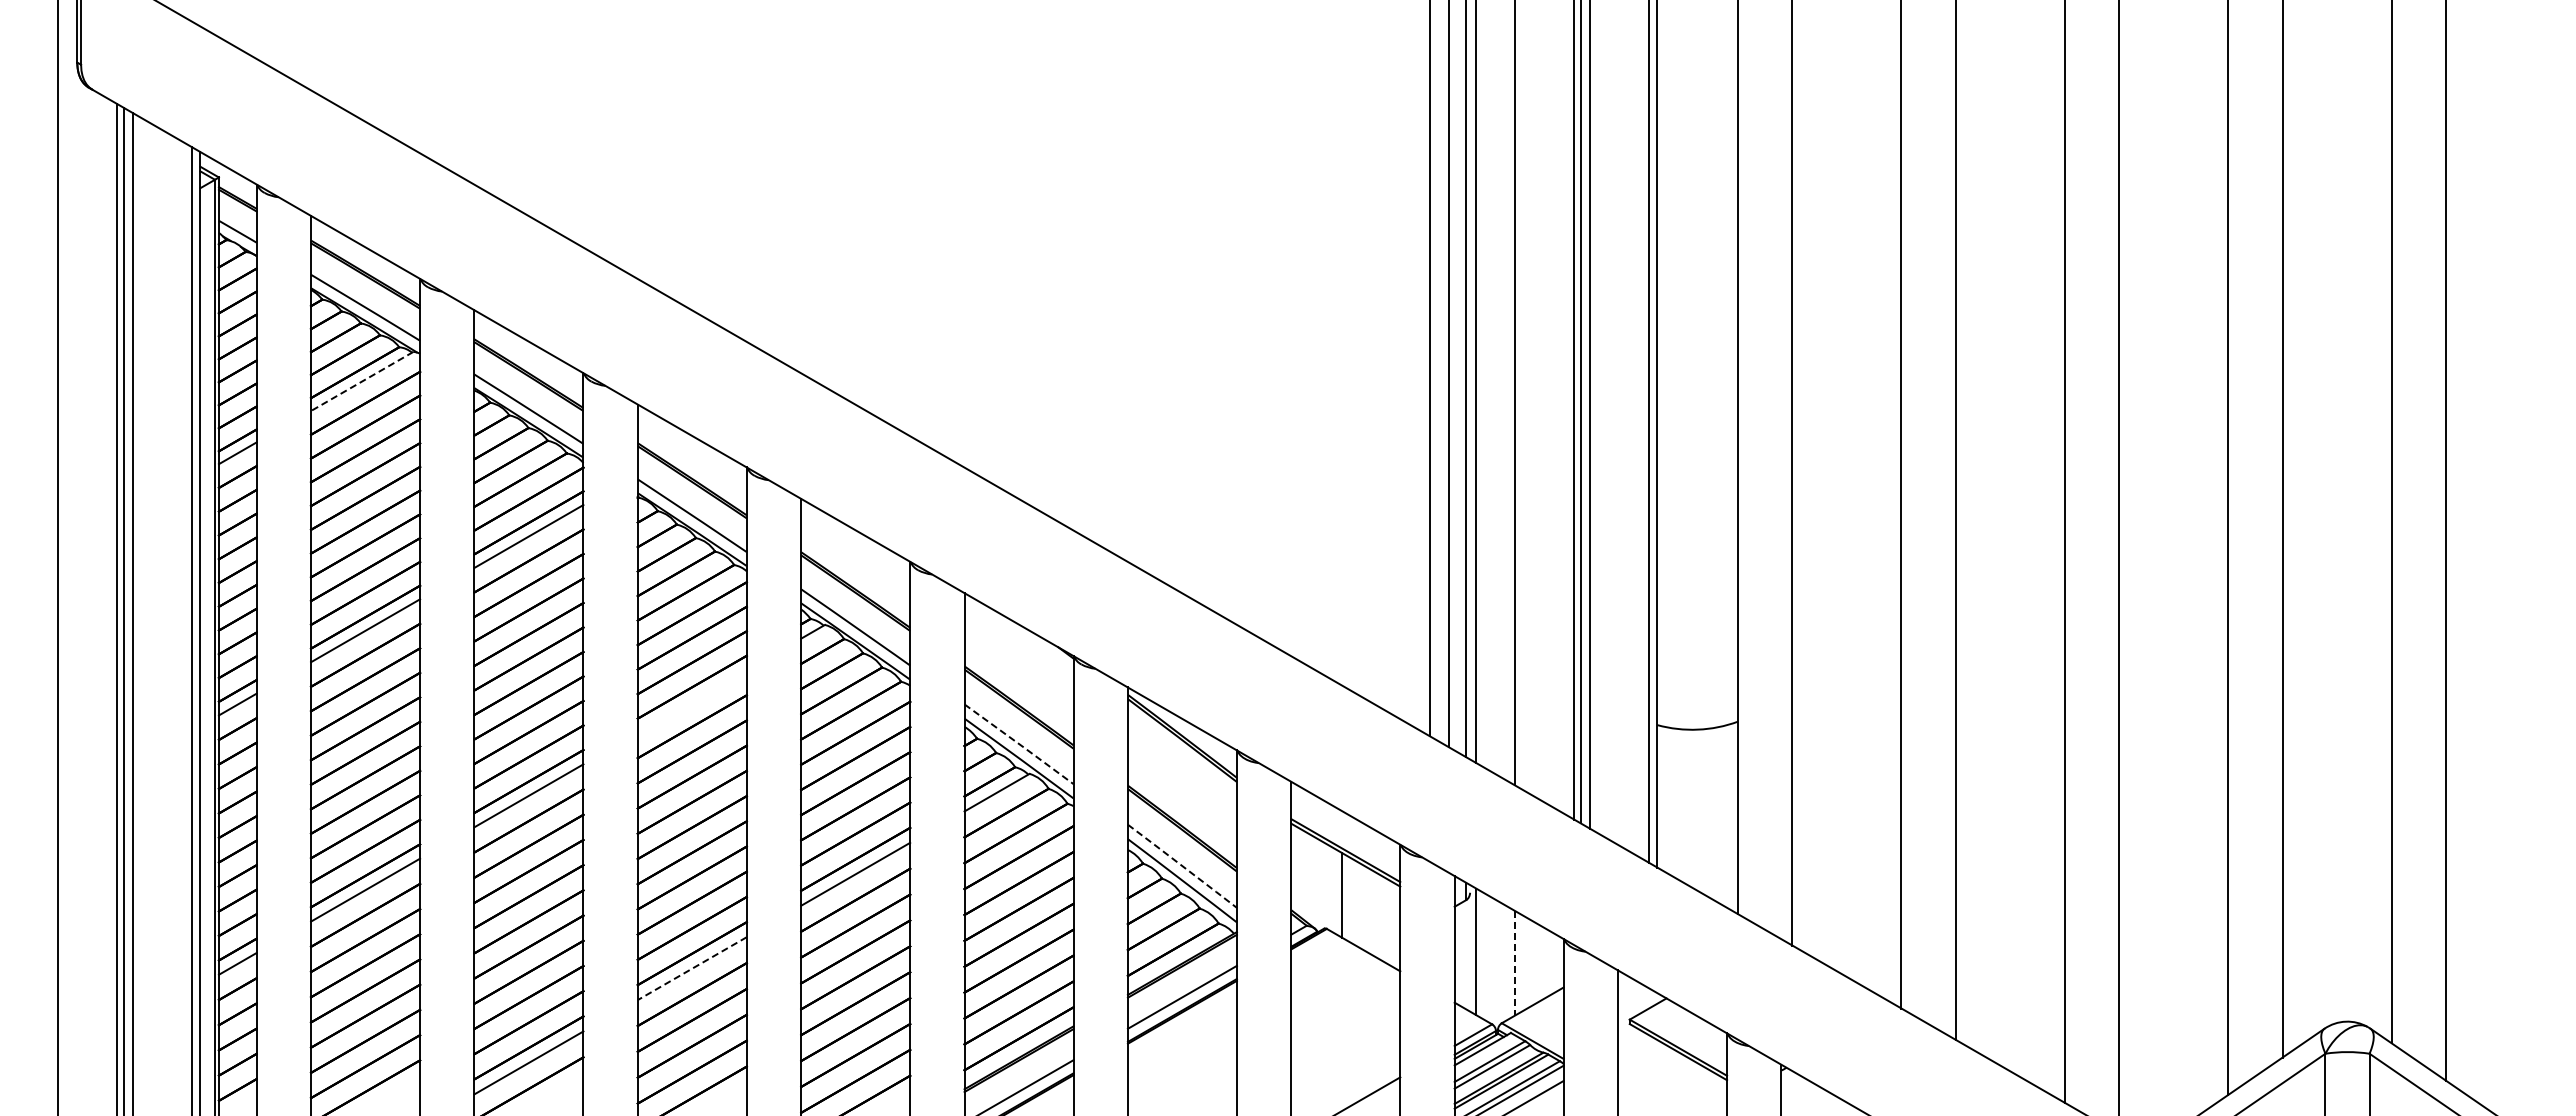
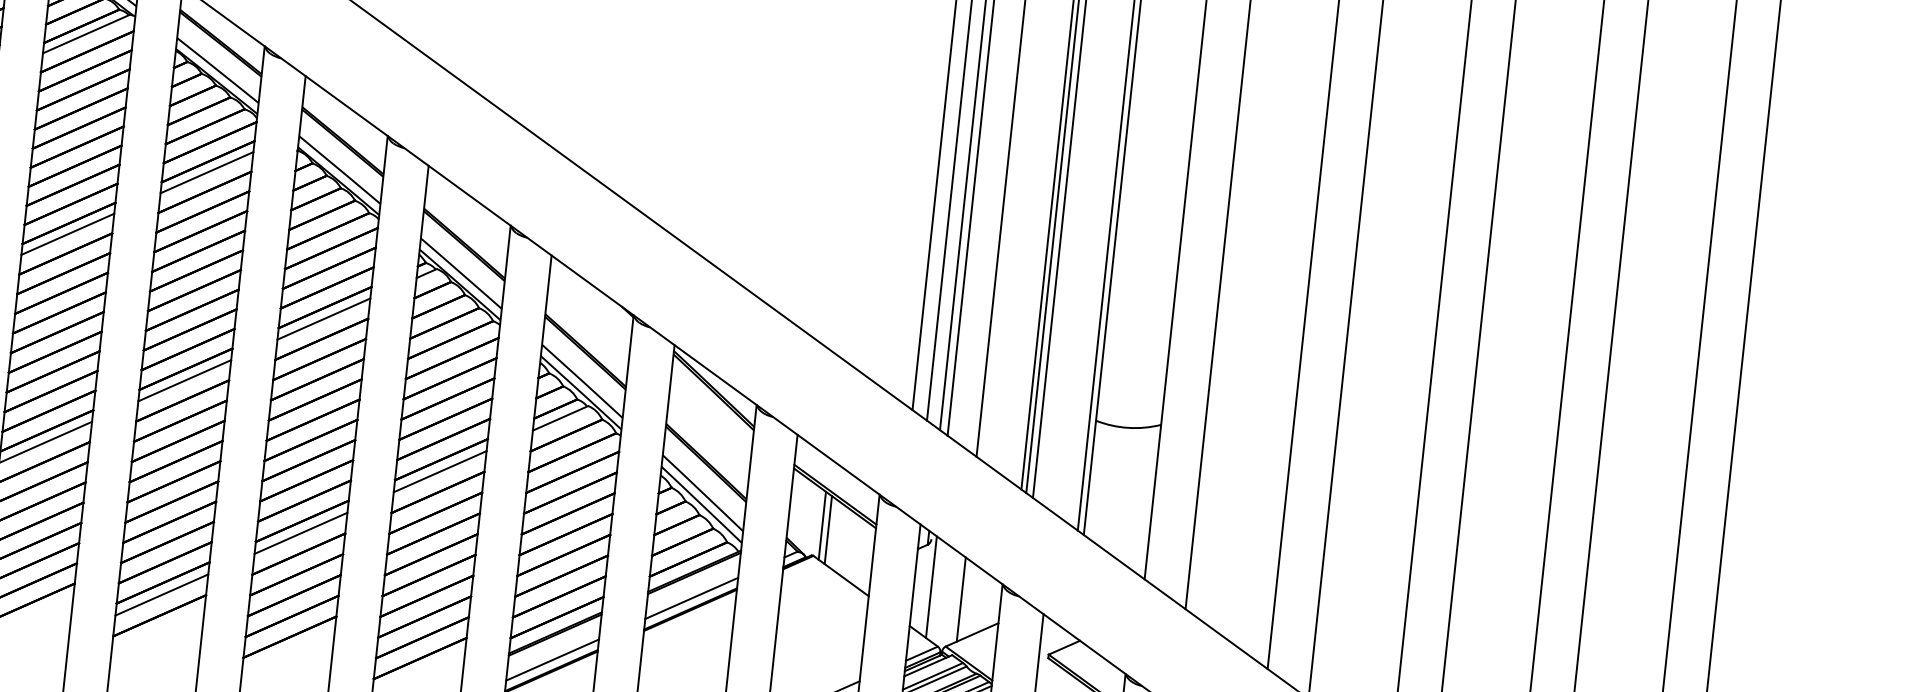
line: (361, 381) -> (85, 33), dashed -> solid
line: (691, 701) -> (323, 318), added
line: (1020, 744) -> (583, 381), dashed -> solid
line: (1182, 866) -> (703, 493), dashed -> solid
line: (1333, 890) -> (822, 525), added
line: (1514, 963) -> (961, 599), dashed -> solid
line: (692, 968) -> (301, 533), dashed -> solid

